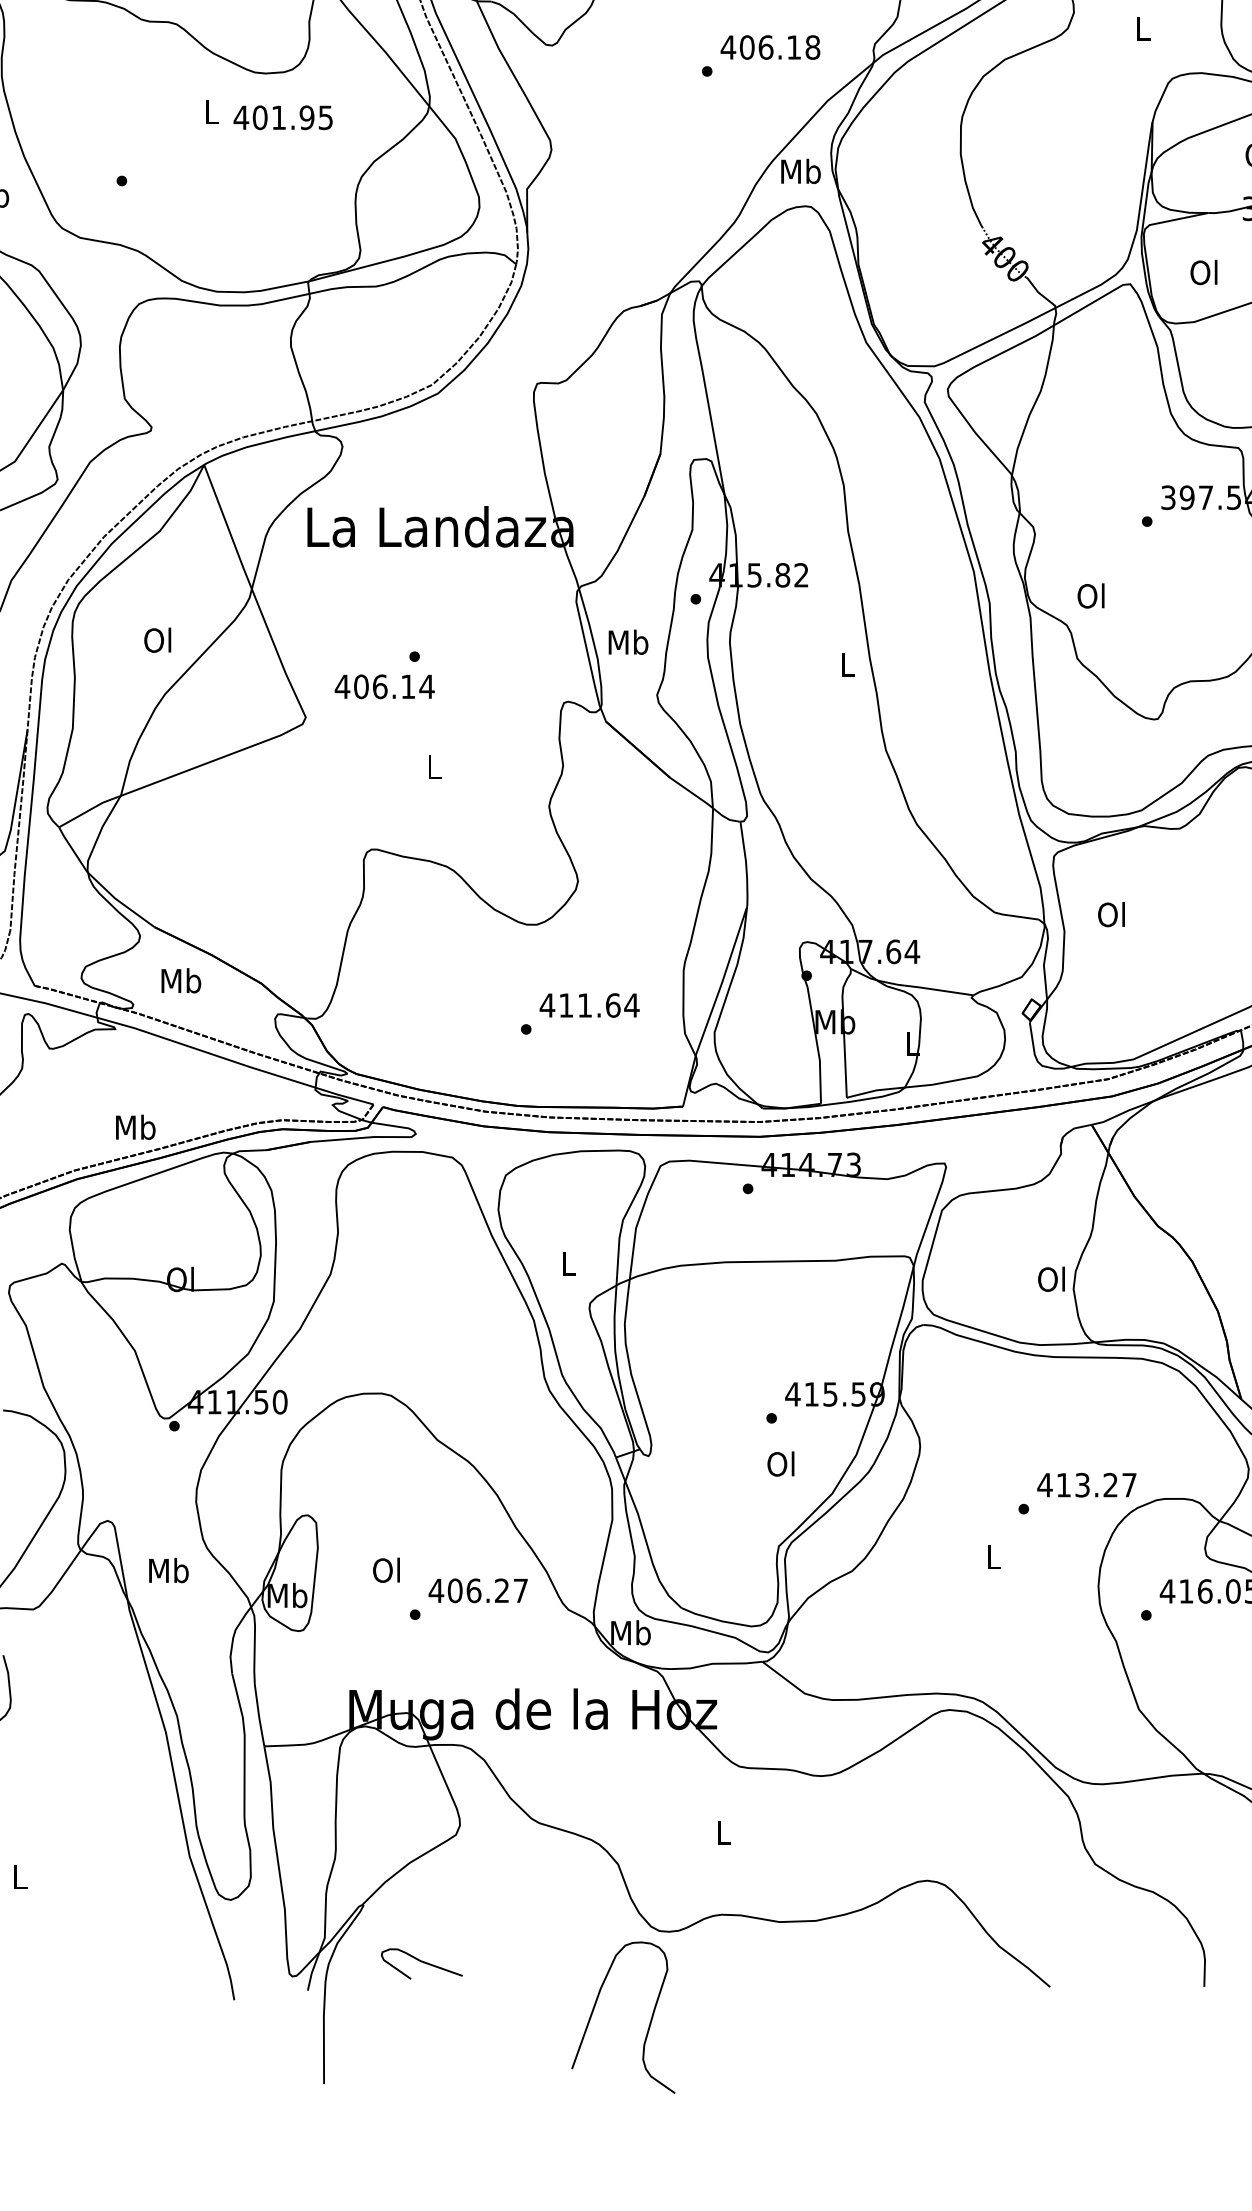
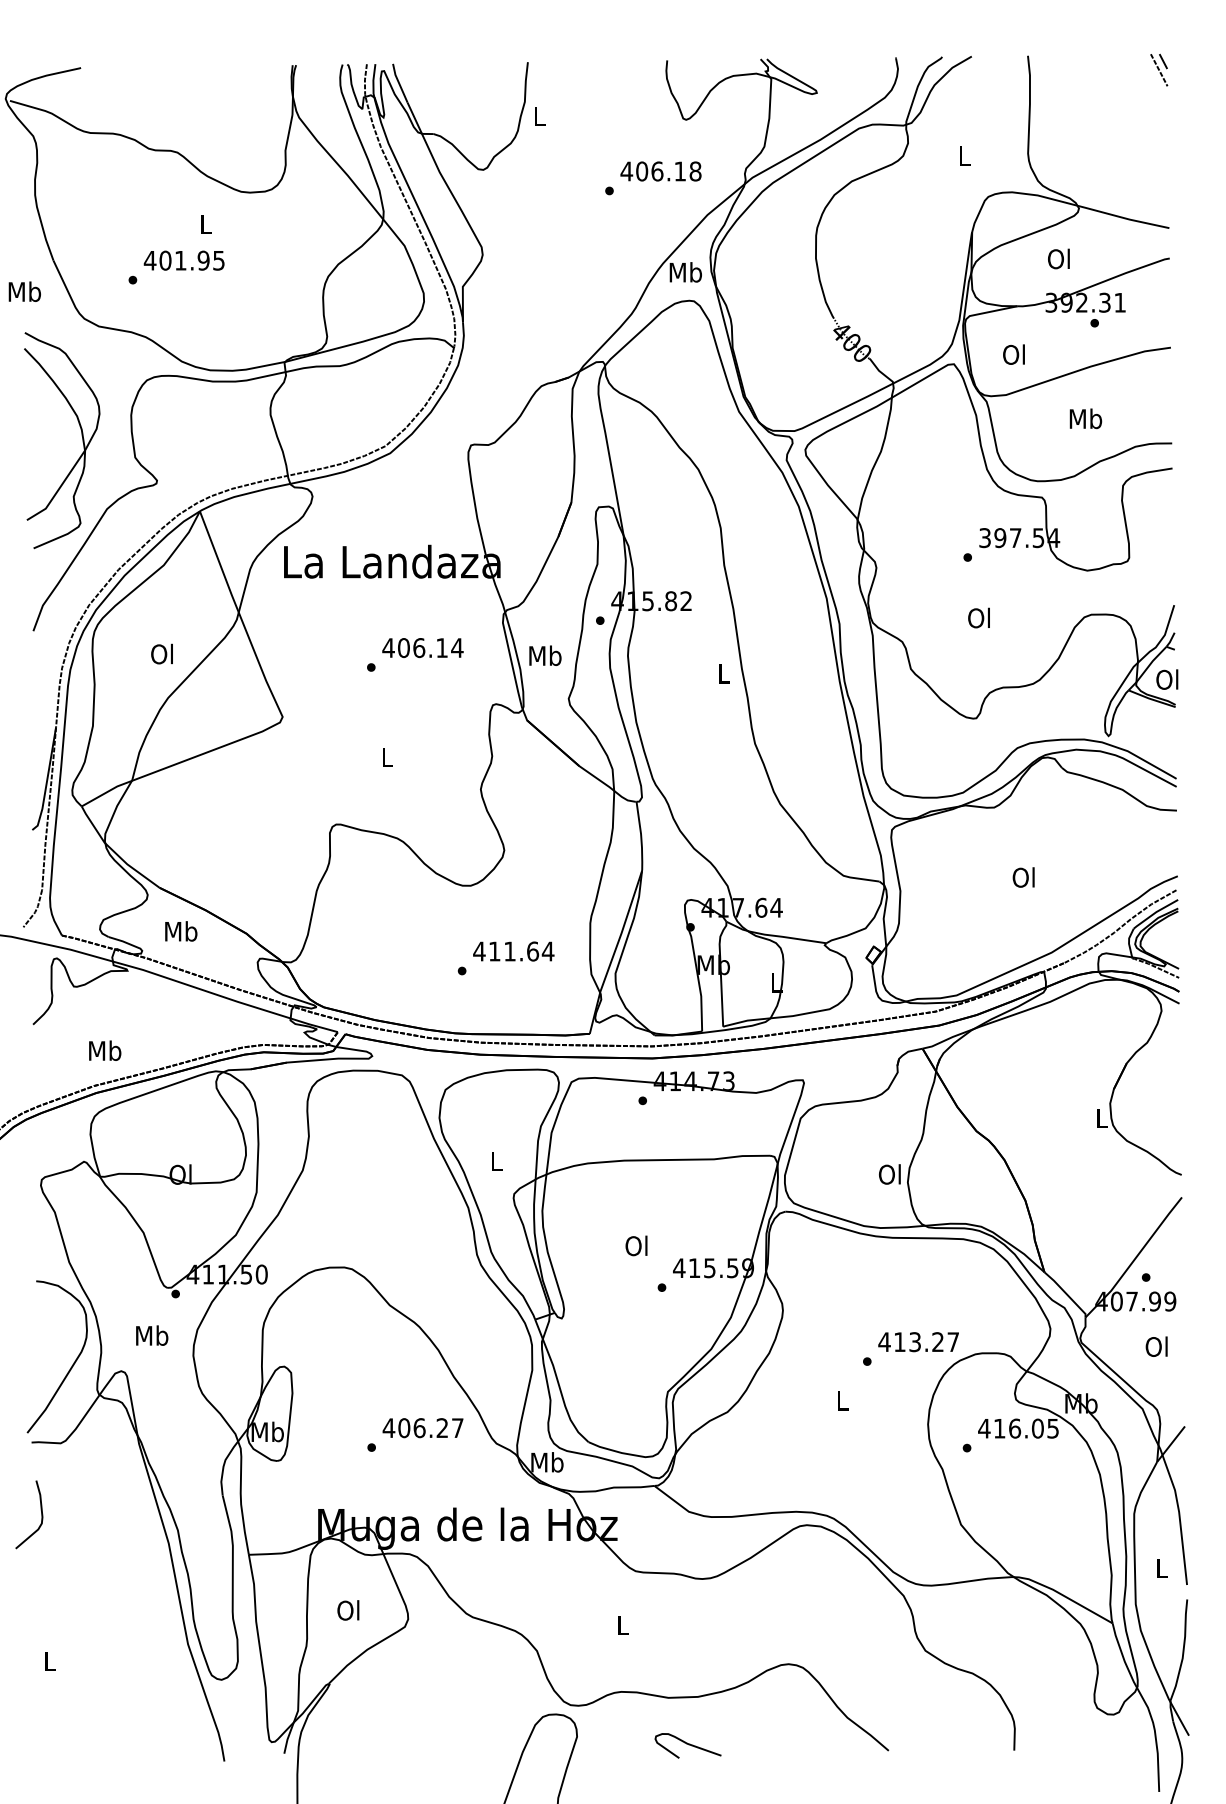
text: (282, 117) -> (183, 260), moved
text: (1090, 595) -> (978, 617), moved
text: (384, 687) -> (422, 648), moved
text: (1111, 914) -> (1023, 877), moved
text: (136, 1127) -> (105, 1050), moved
text: (780, 1463) -> (636, 1245), moved
text: (169, 1570) -> (152, 1335), moved
text: (386, 1570) -> (348, 1610), moved
curve: (421, 1962) -> (687, 1744), moved

